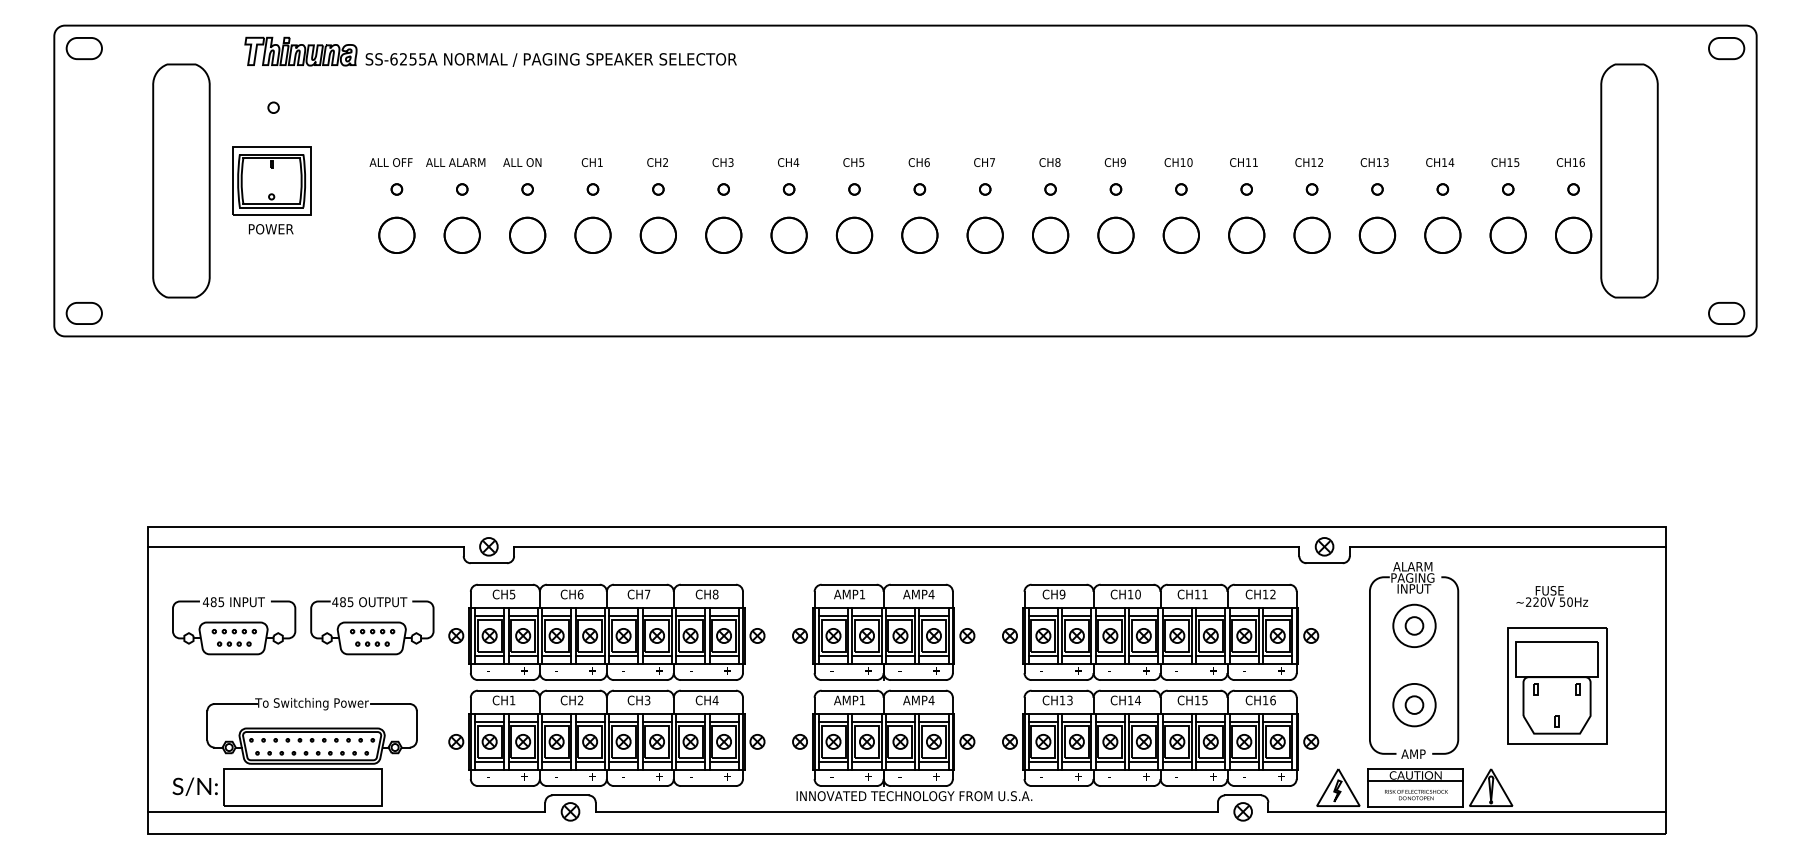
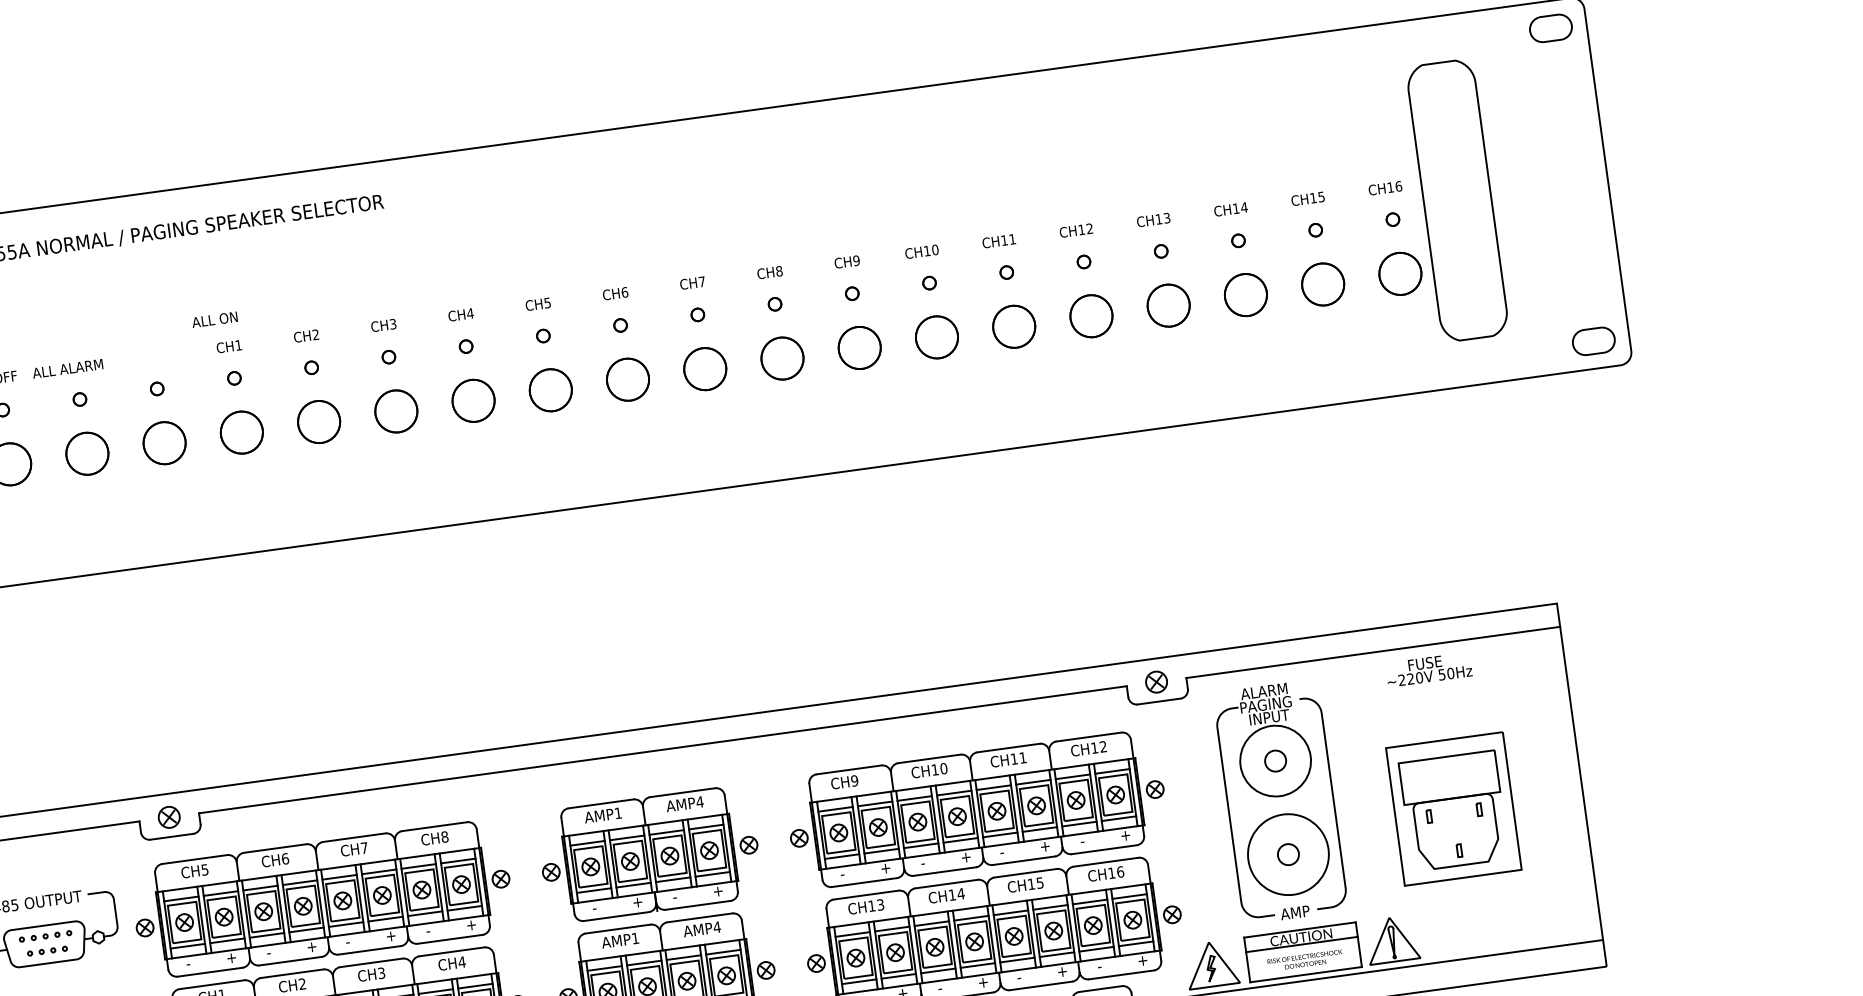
text: (522, 162) -> (214, 319), moved
text: (1552, 596) -> (1429, 669), moved
circle: (1414, 625) -> (1275, 760), size x1.4
circle: (1414, 704) -> (1288, 853), size x1.6

